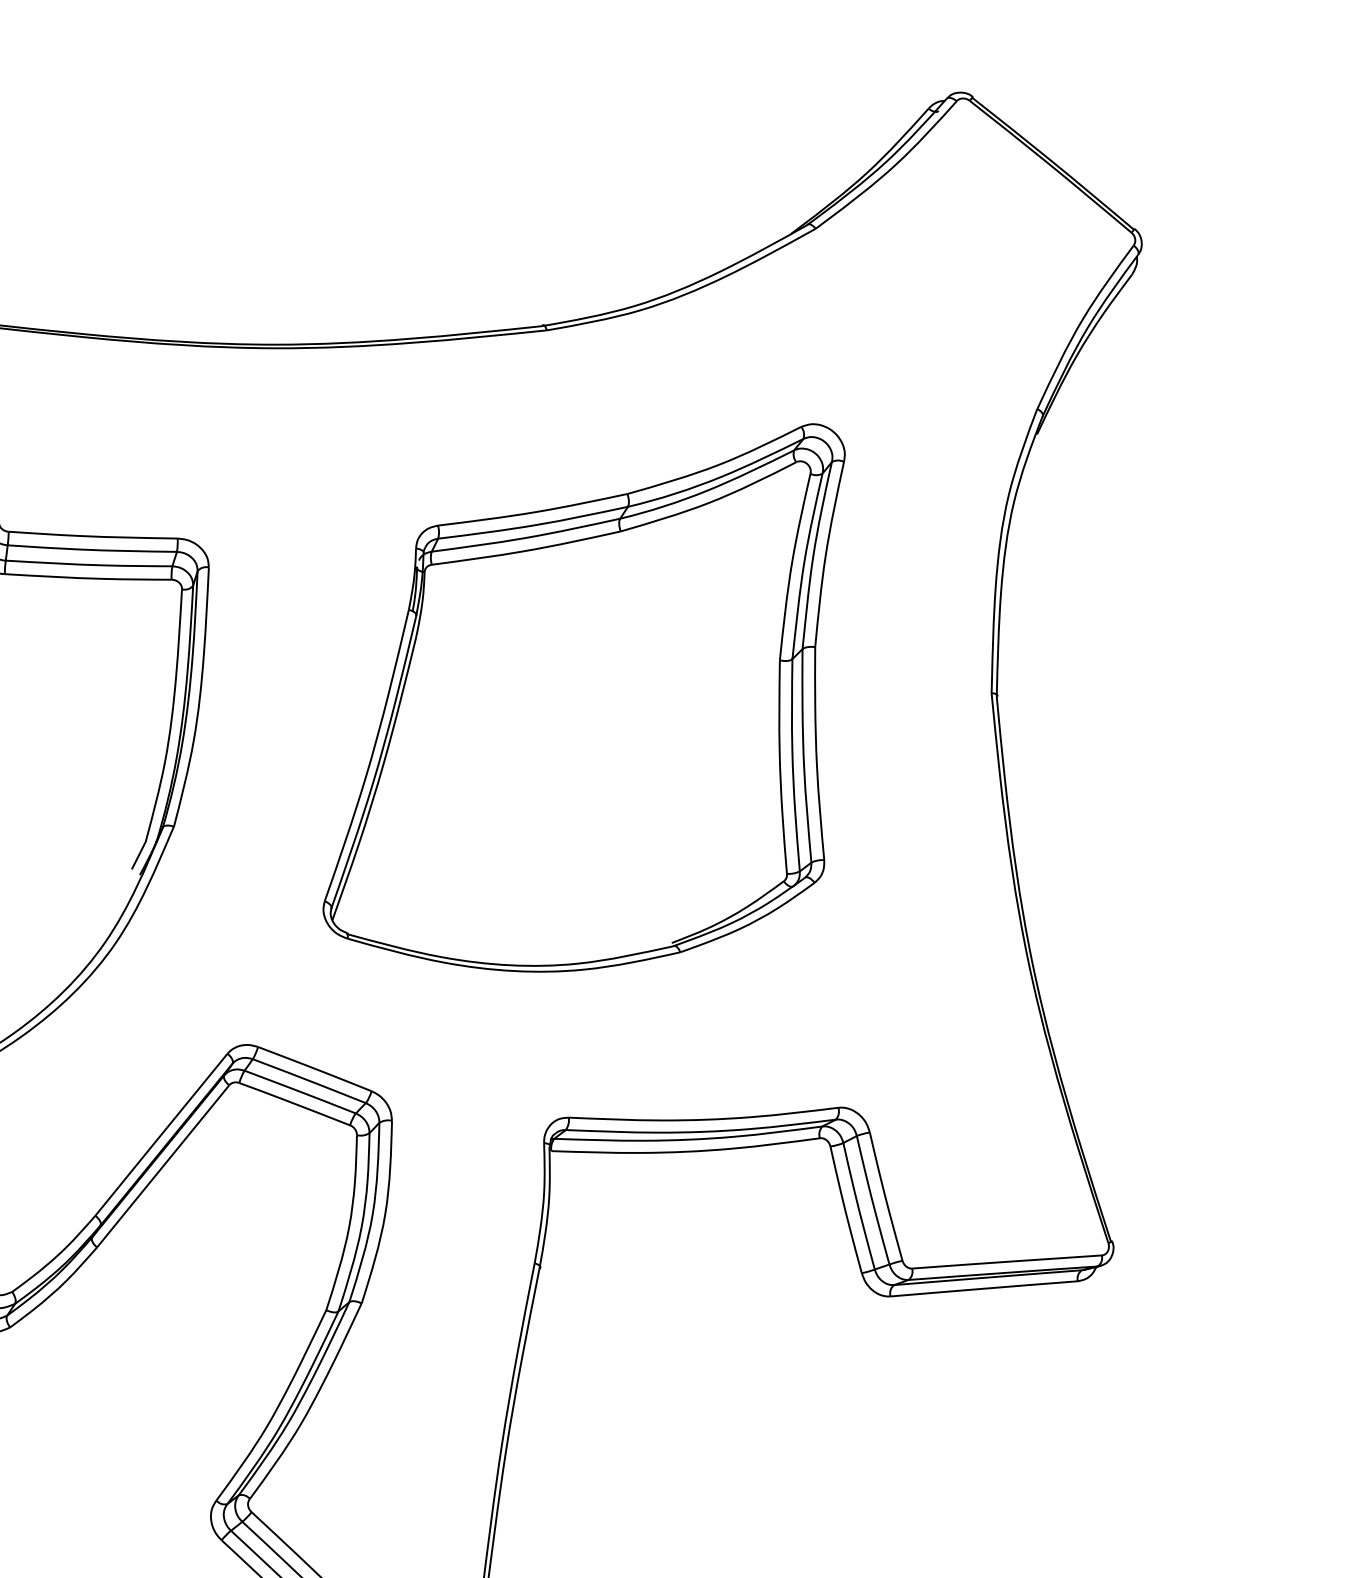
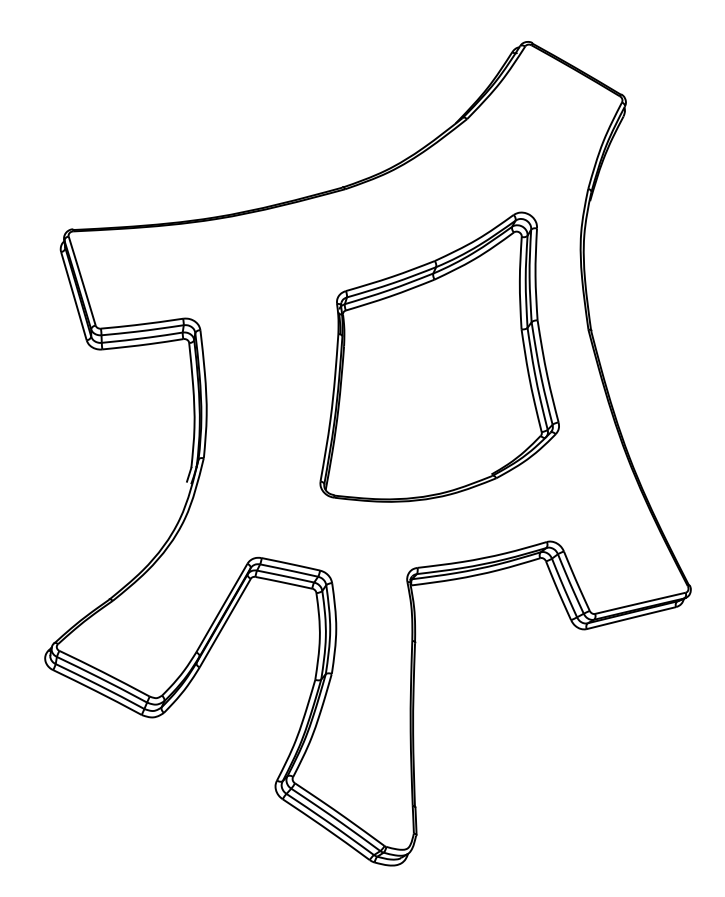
part: (605, 688) -> (439, 356), moved

